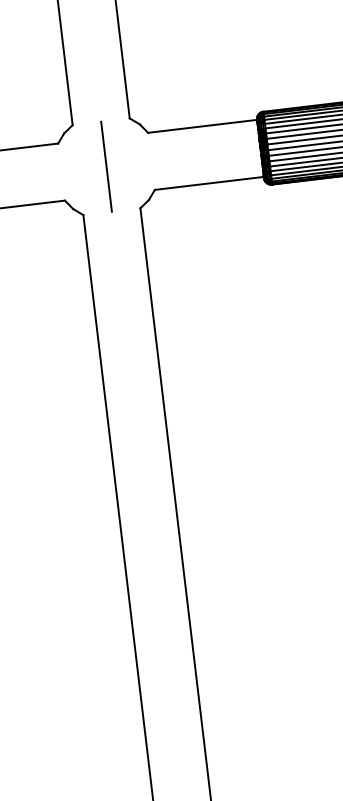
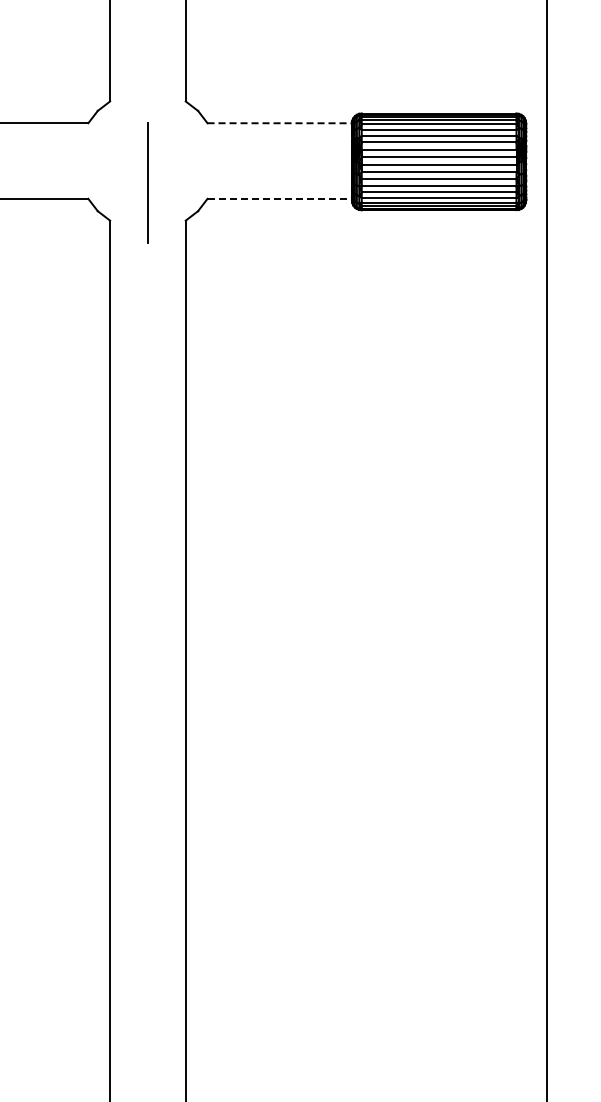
line: (203, 126) -> (280, 123), solid -> dashed
line: (106, 166) -> (147, 182), moved
line: (209, 183) -> (280, 198), solid -> dashed

